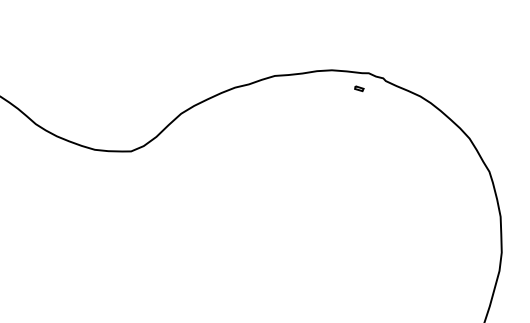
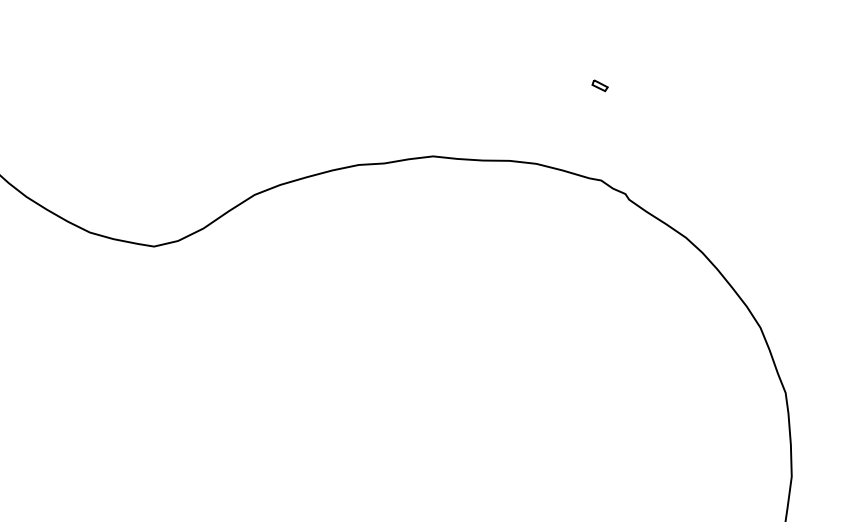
part: (359, 88) -> (600, 85), moved

